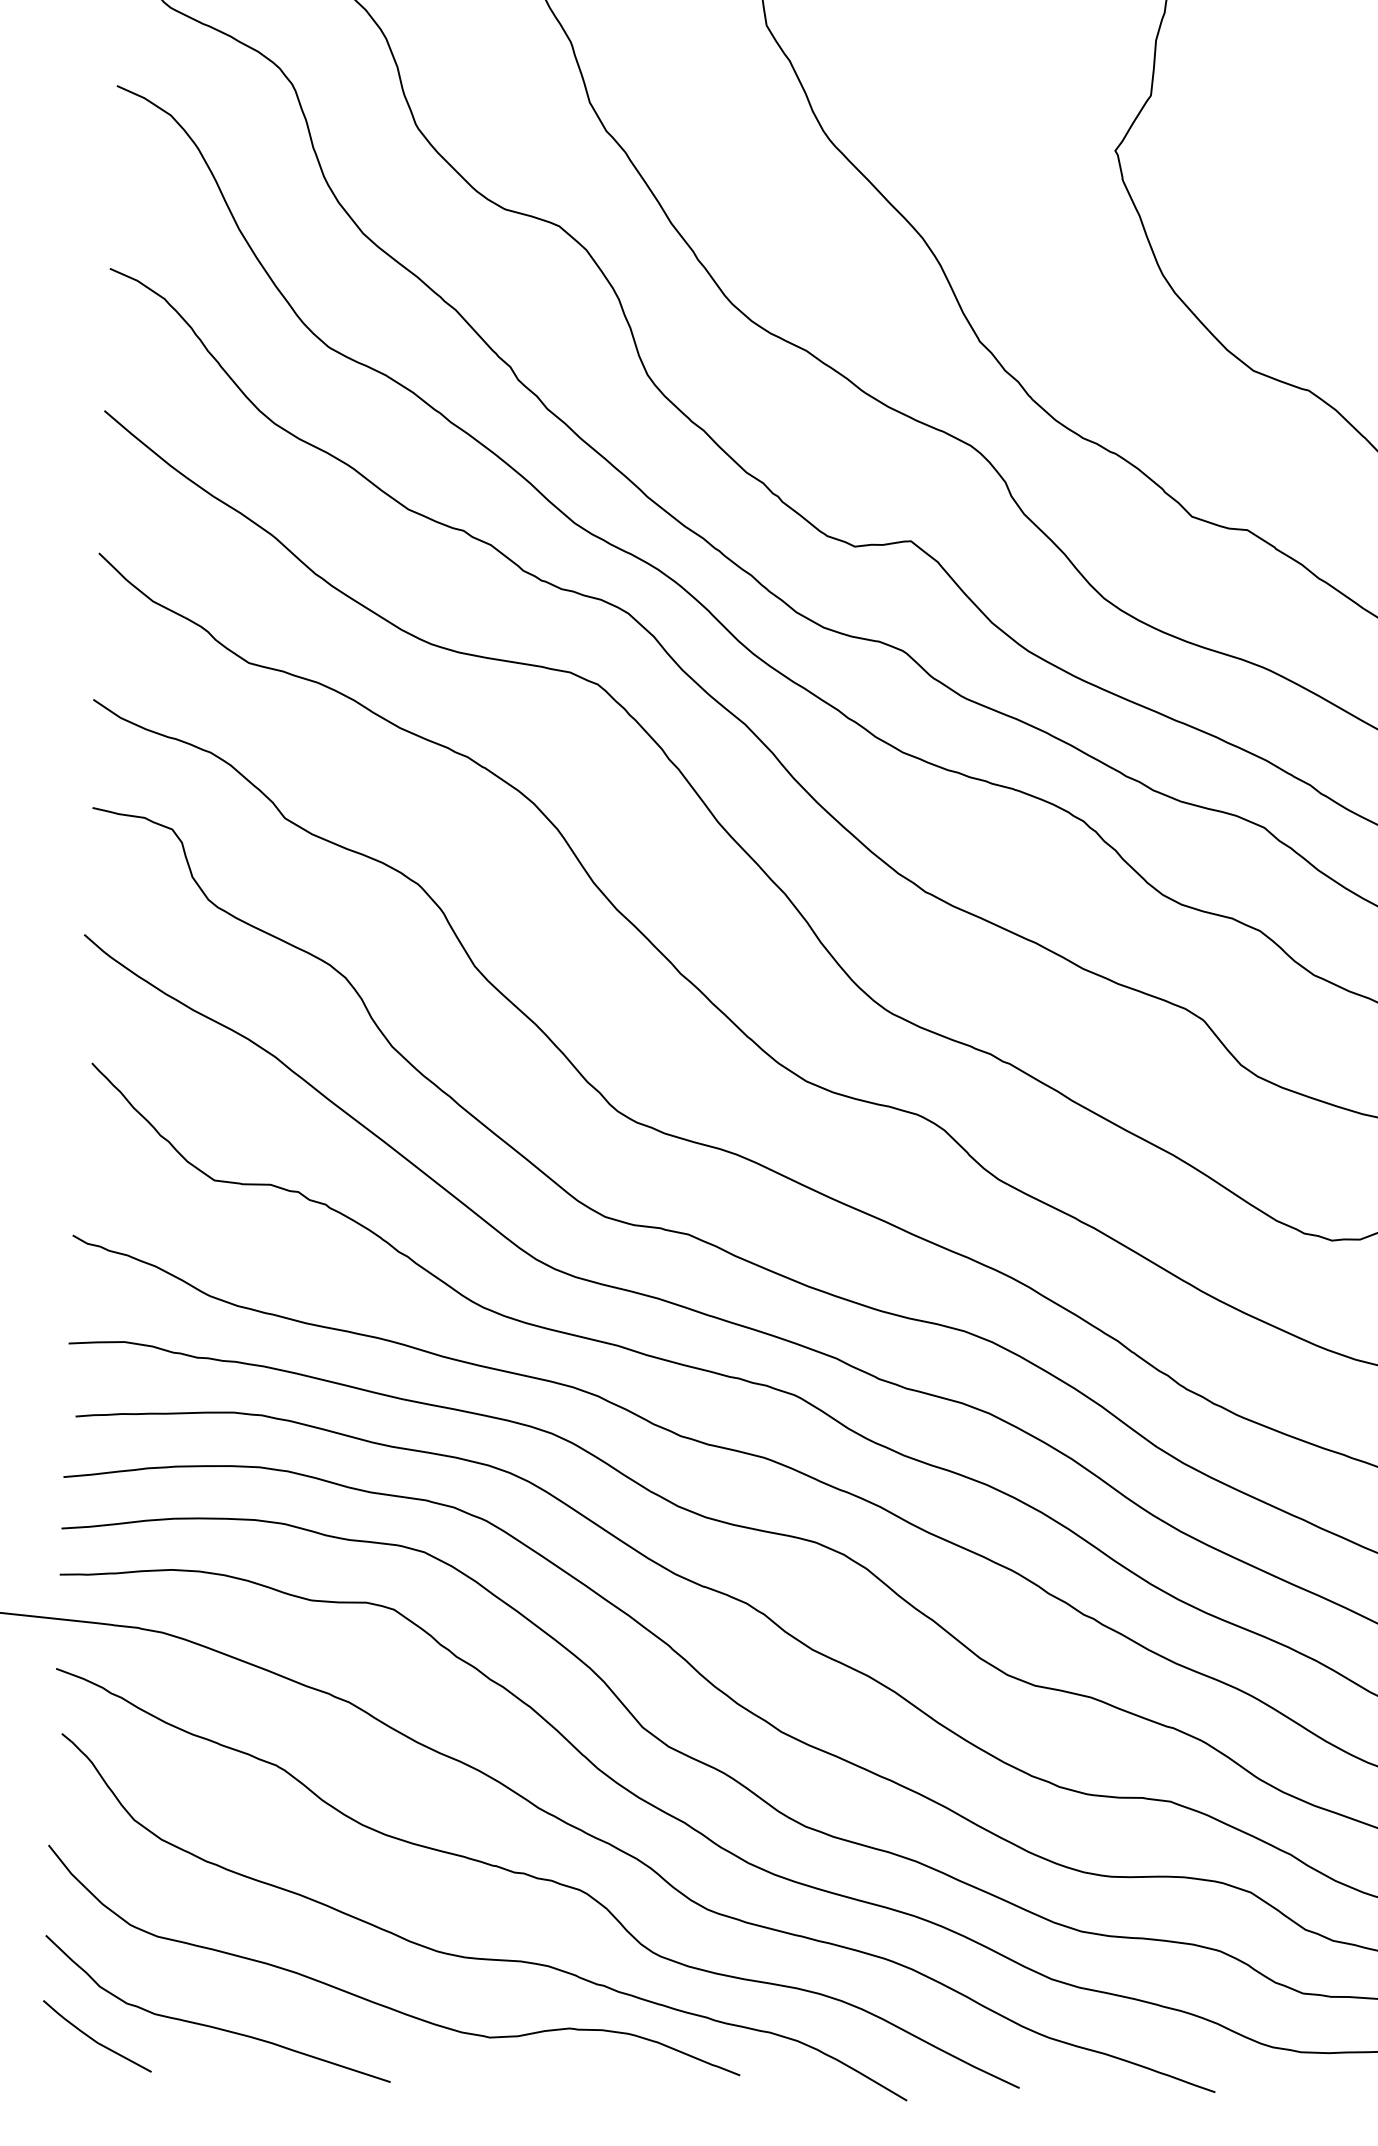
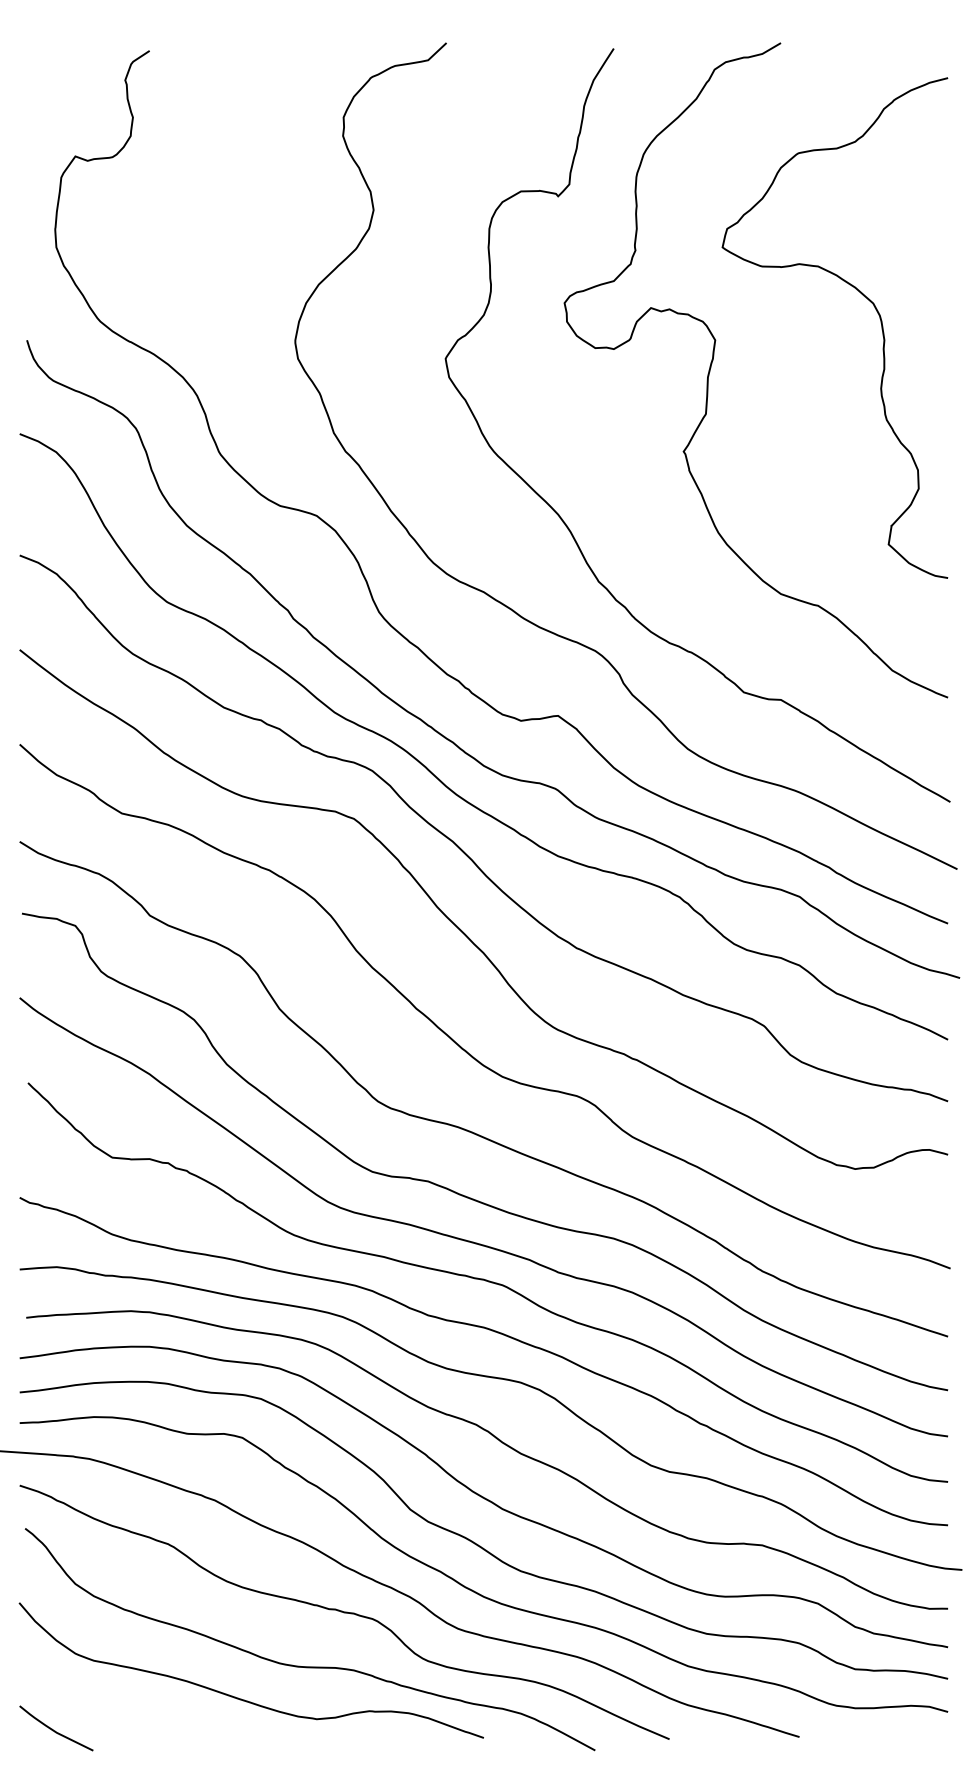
curve: (215, 2025) -> (134, 1718), removed

